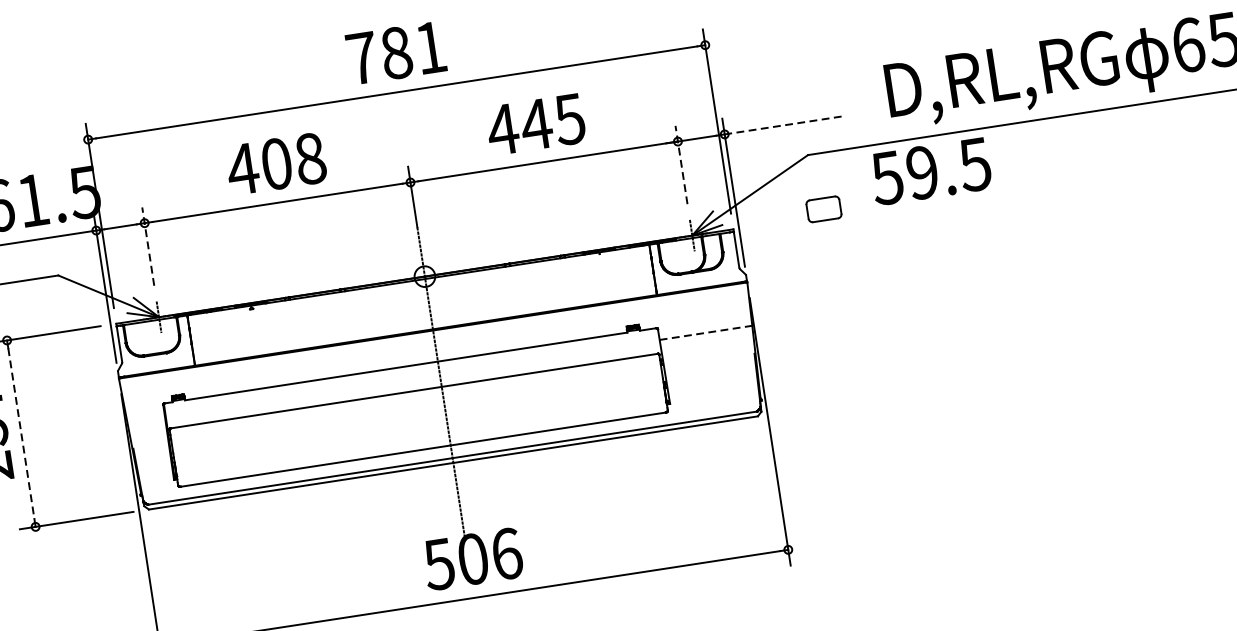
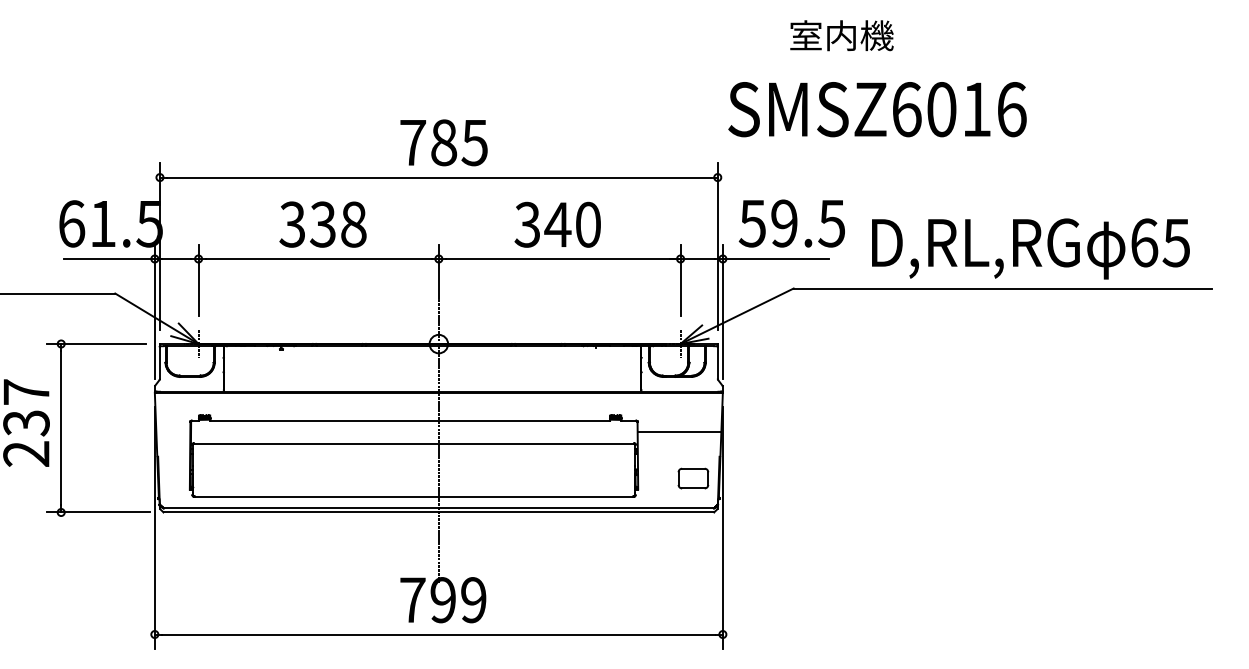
text: (430, 48) -> (474, 143), 781 -> 785
text: (534, 124) -> (556, 224), 445 -> 340
line: (784, 125) -> (776, 259), dashed -> solid
line: (681, 164) -> (680, 279), dashed -> solid
text: (258, 166) -> (306, 224), 408 -> 338
text: (930, 171) -> (791, 223), moved
part: (824, 209) -> (693, 478), moved
line: (148, 245) -> (198, 279), dashed -> solid
line: (705, 332) -> (679, 431), dashed -> solid
line: (21, 433) -> (61, 428), dashed -> solid
text: (472, 559) -> (442, 600), 506 -> 799

